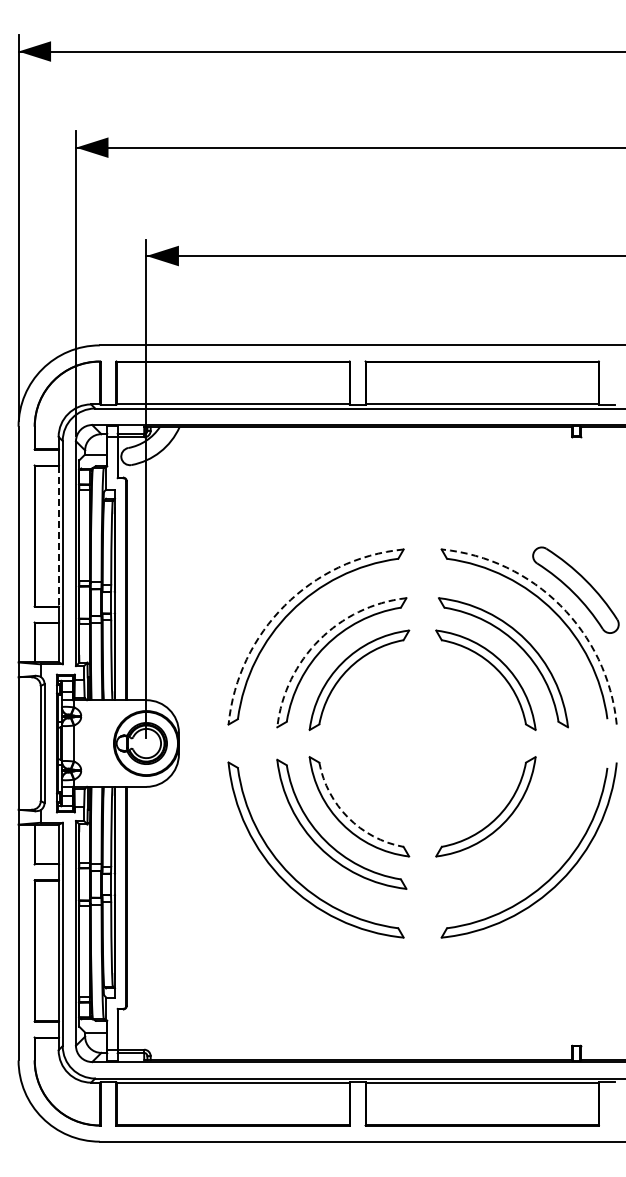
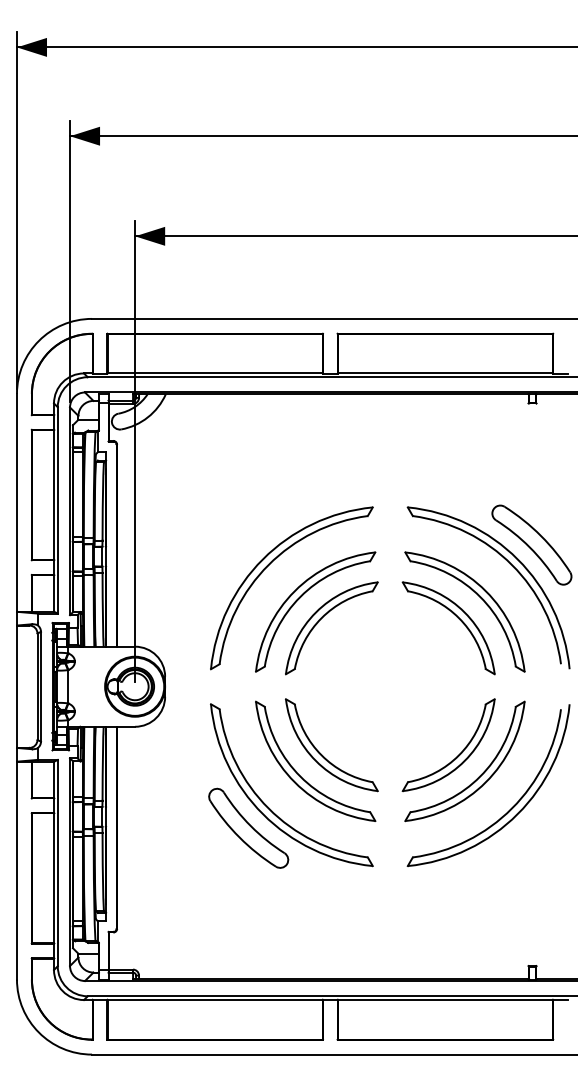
line: (58, 536) -> (53, 495), dashed -> solid
arc: (284, 605) -> (262, 559), dashed -> solid
arc: (560, 605) -> (517, 559), dashed -> solid
arc: (319, 640) -> (295, 591), dashed -> solid
arc: (348, 817) -> (321, 755), dashed -> solid
part: (519, 839) -> (479, 775), added
part: (269, 896) -> (248, 828), added

